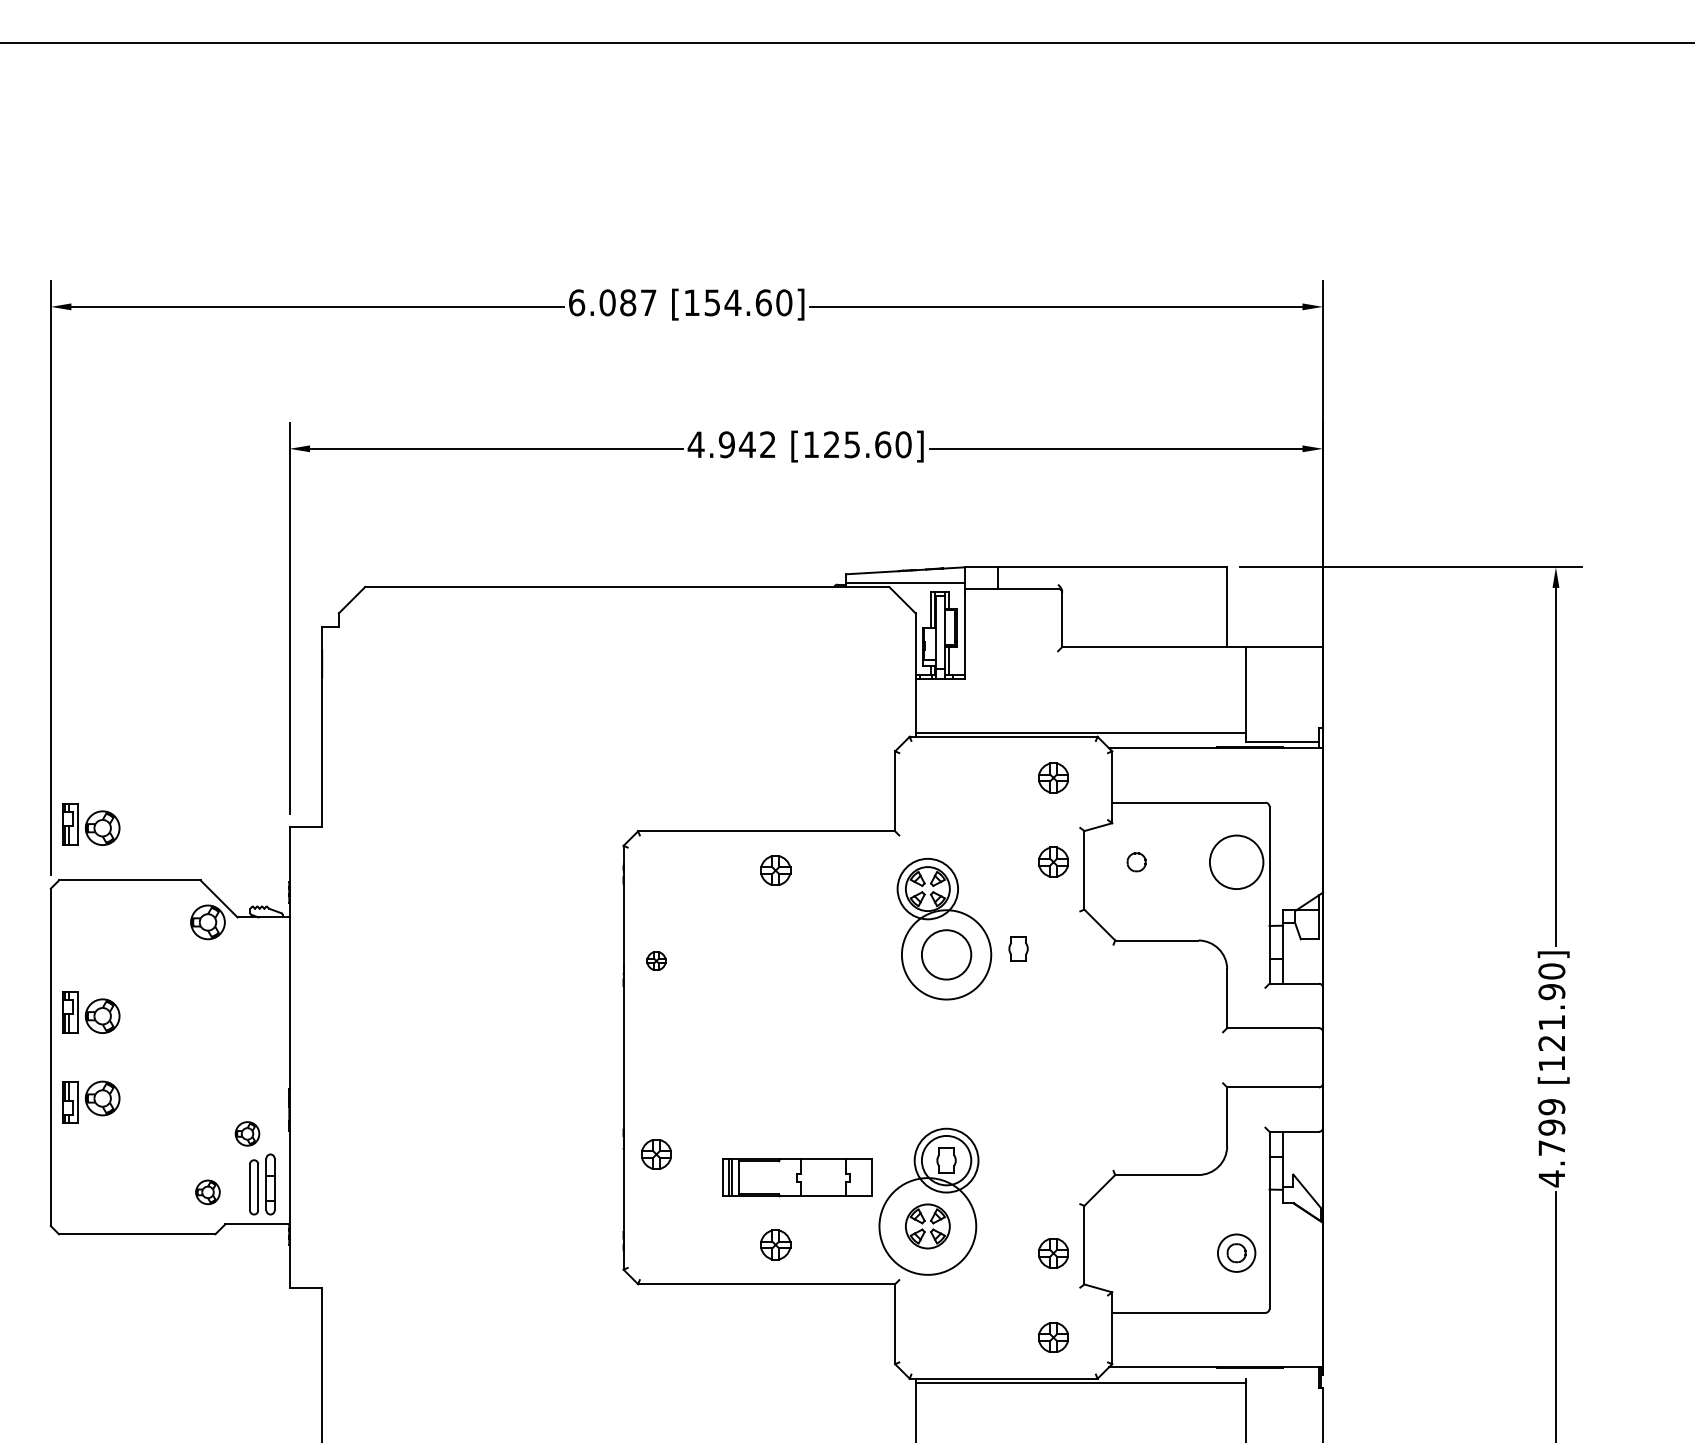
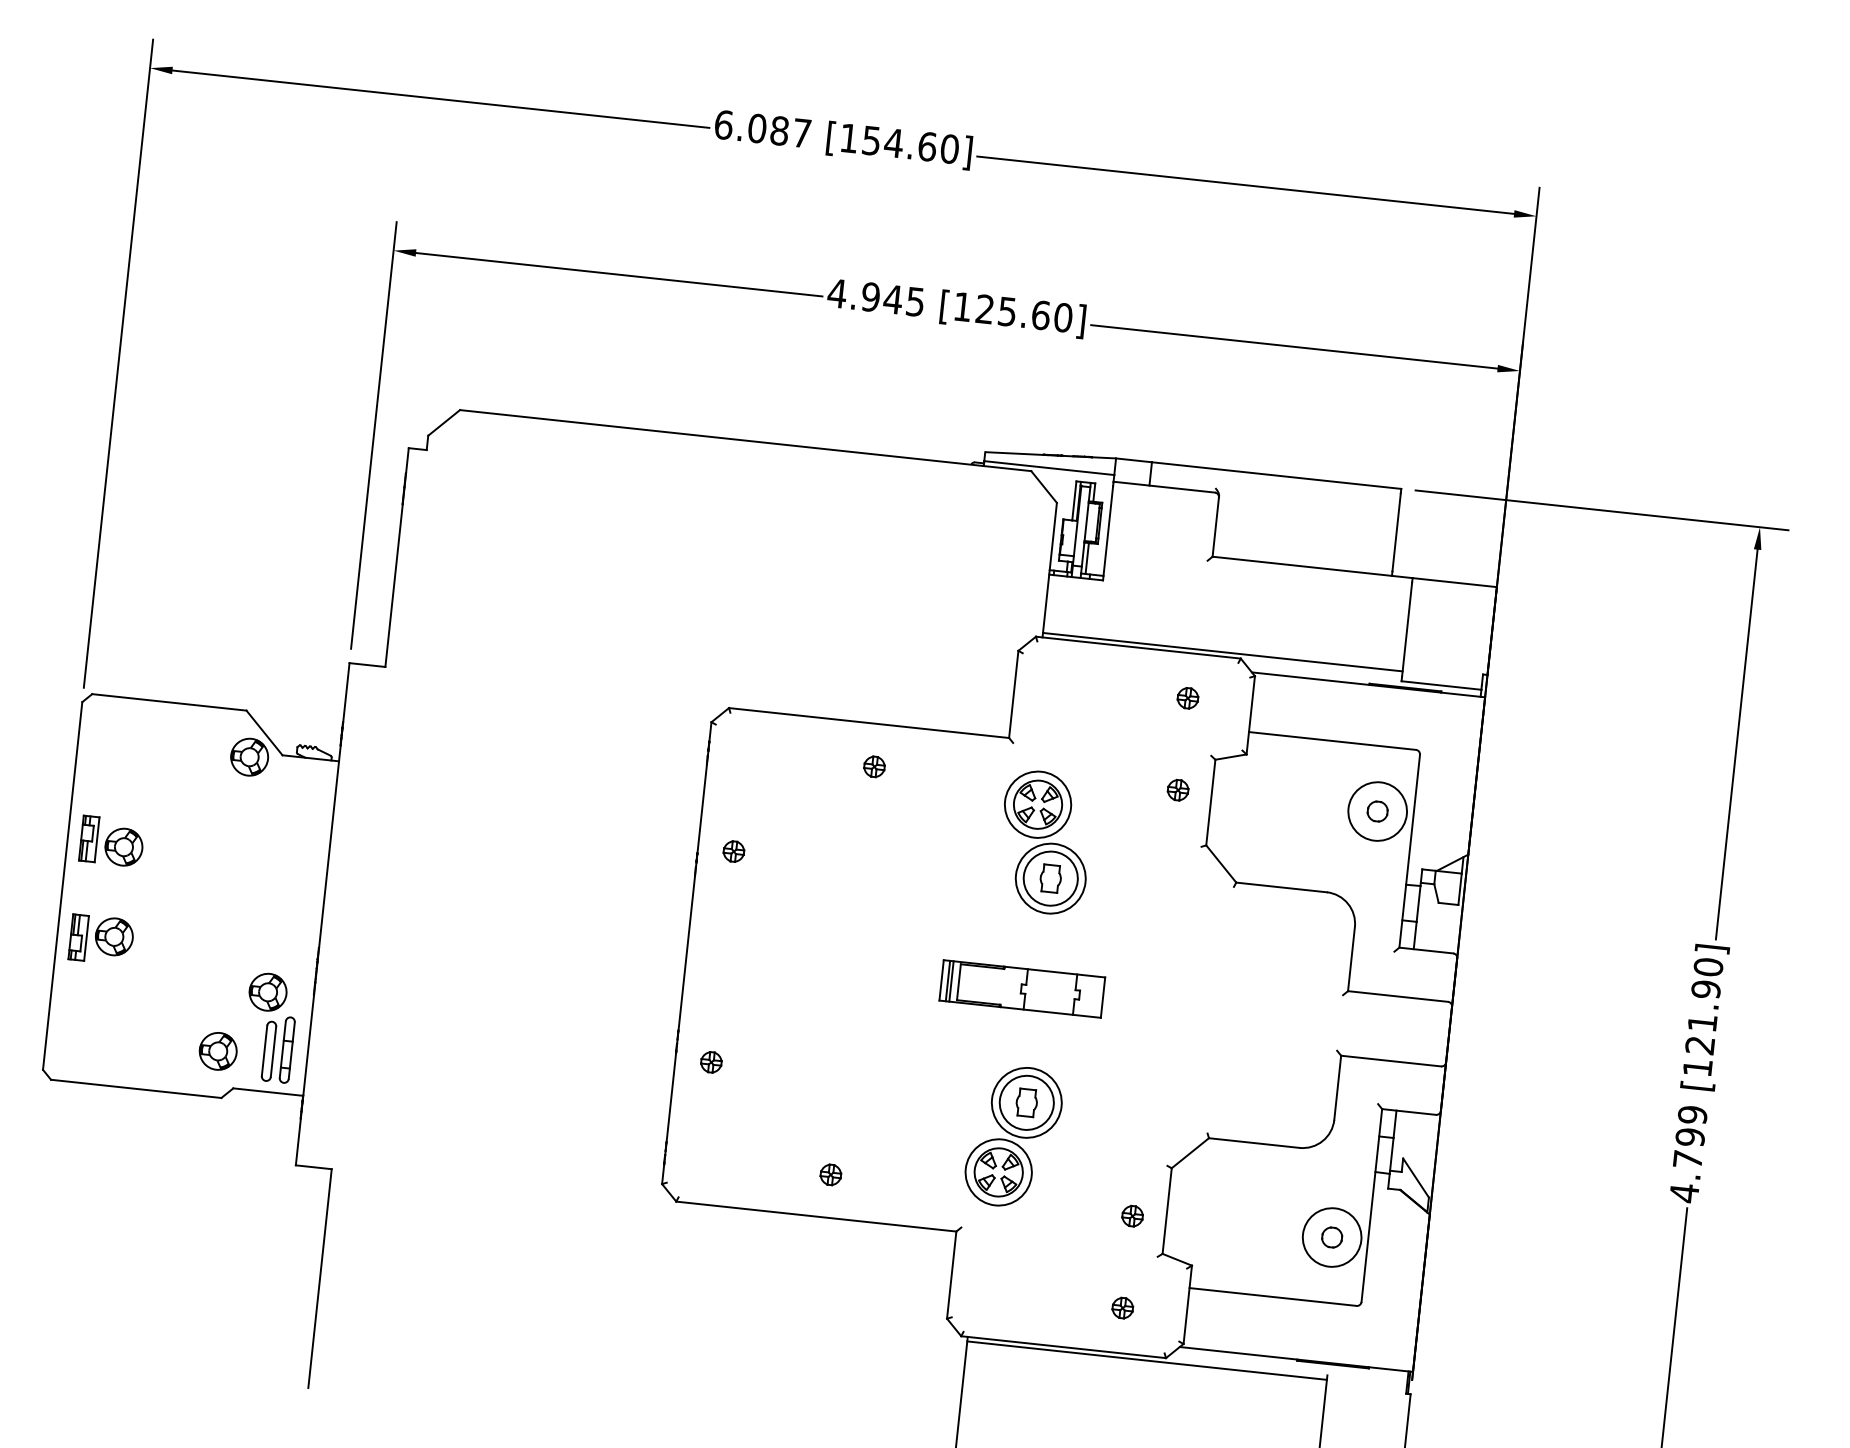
text: (767, 444) -> (915, 301), 4.942 -> 4.945
part: (1053, 777) -> (1187, 697), size x0.62
part: (91, 824) -> (134, 636), removed
part: (1053, 862) -> (1178, 790), size x0.62
part: (1136, 862) -> (1377, 811), moved
part: (775, 870) -> (874, 766), size x0.62
part: (1018, 948) -> (1050, 878), moved
circle: (946, 954) -> (1050, 878), size x0.71
part: (247, 1133) -> (268, 991), size x1.43
part: (656, 1154) -> (711, 1062), size x0.62
part: (797, 1177) -> (1022, 988), moved
part: (207, 1192) -> (217, 1051), size x1.43
circle: (927, 1226) -> (998, 1172), size x0.62
part: (775, 1244) -> (830, 1174), size x0.62
part: (1053, 1252) -> (1132, 1215), size x0.62
circle: (1236, 1252) -> (1332, 1236), size x1.43
part: (1053, 1337) -> (1122, 1308), size x0.62

